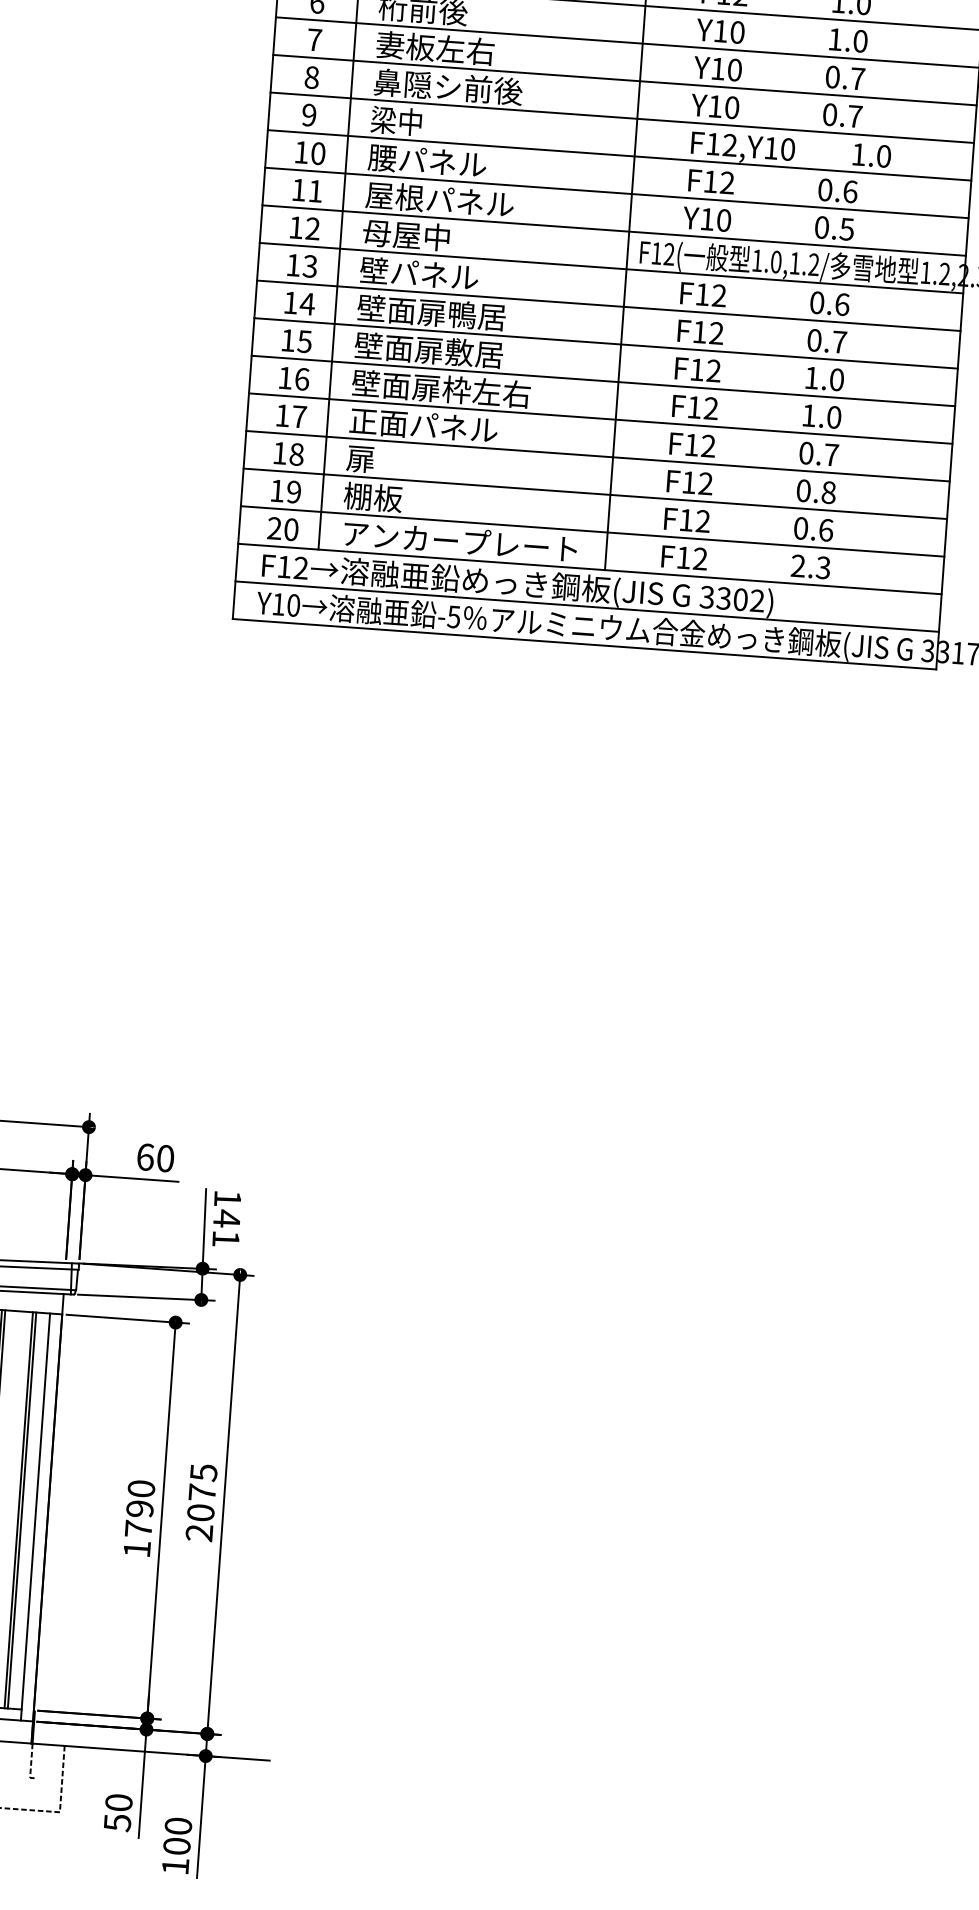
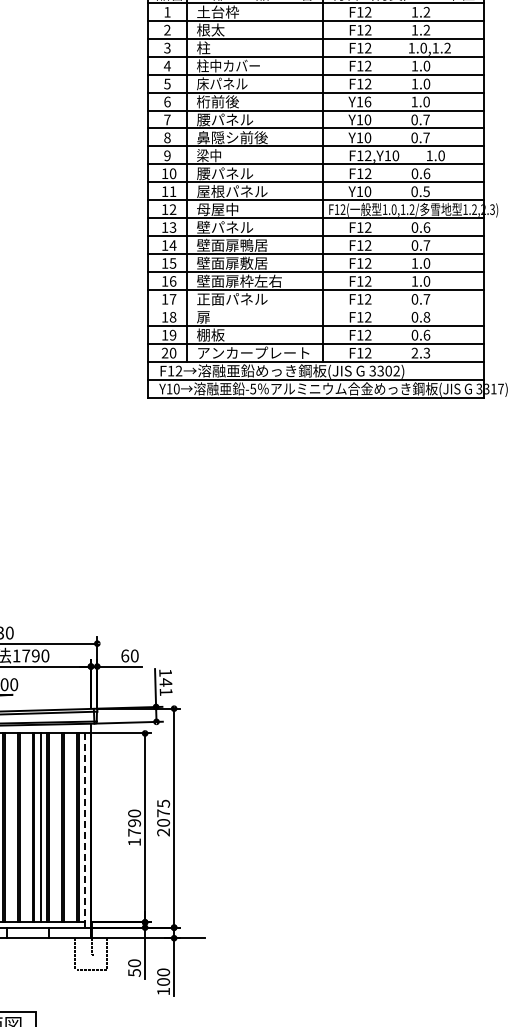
text: (736, 31) -> (367, 101), Y10 -> Y16
text: (436, 47) -> (225, 119), 妻板左右 -> 腰パネル
line: (596, 455) -> (315, 307), removed
line: (35, 1519) -> (85, 831), solid -> dashed

